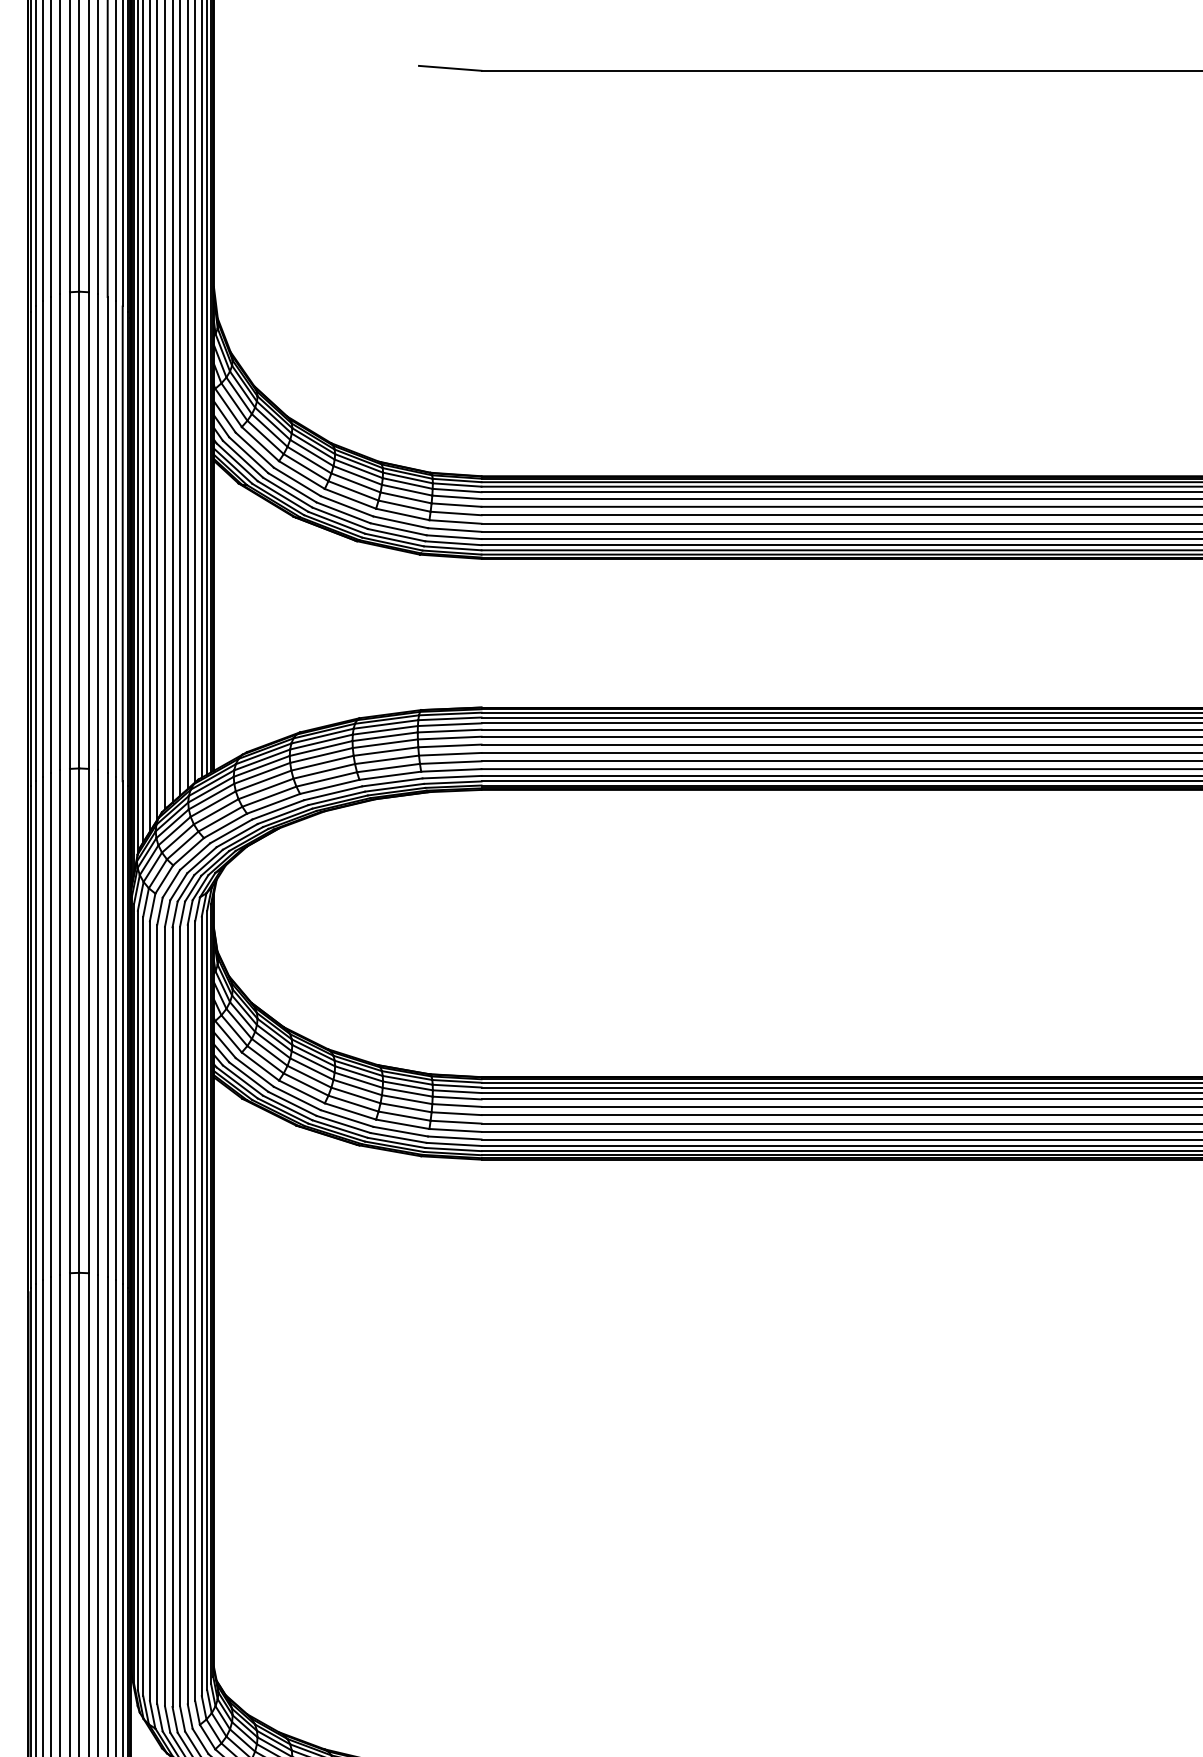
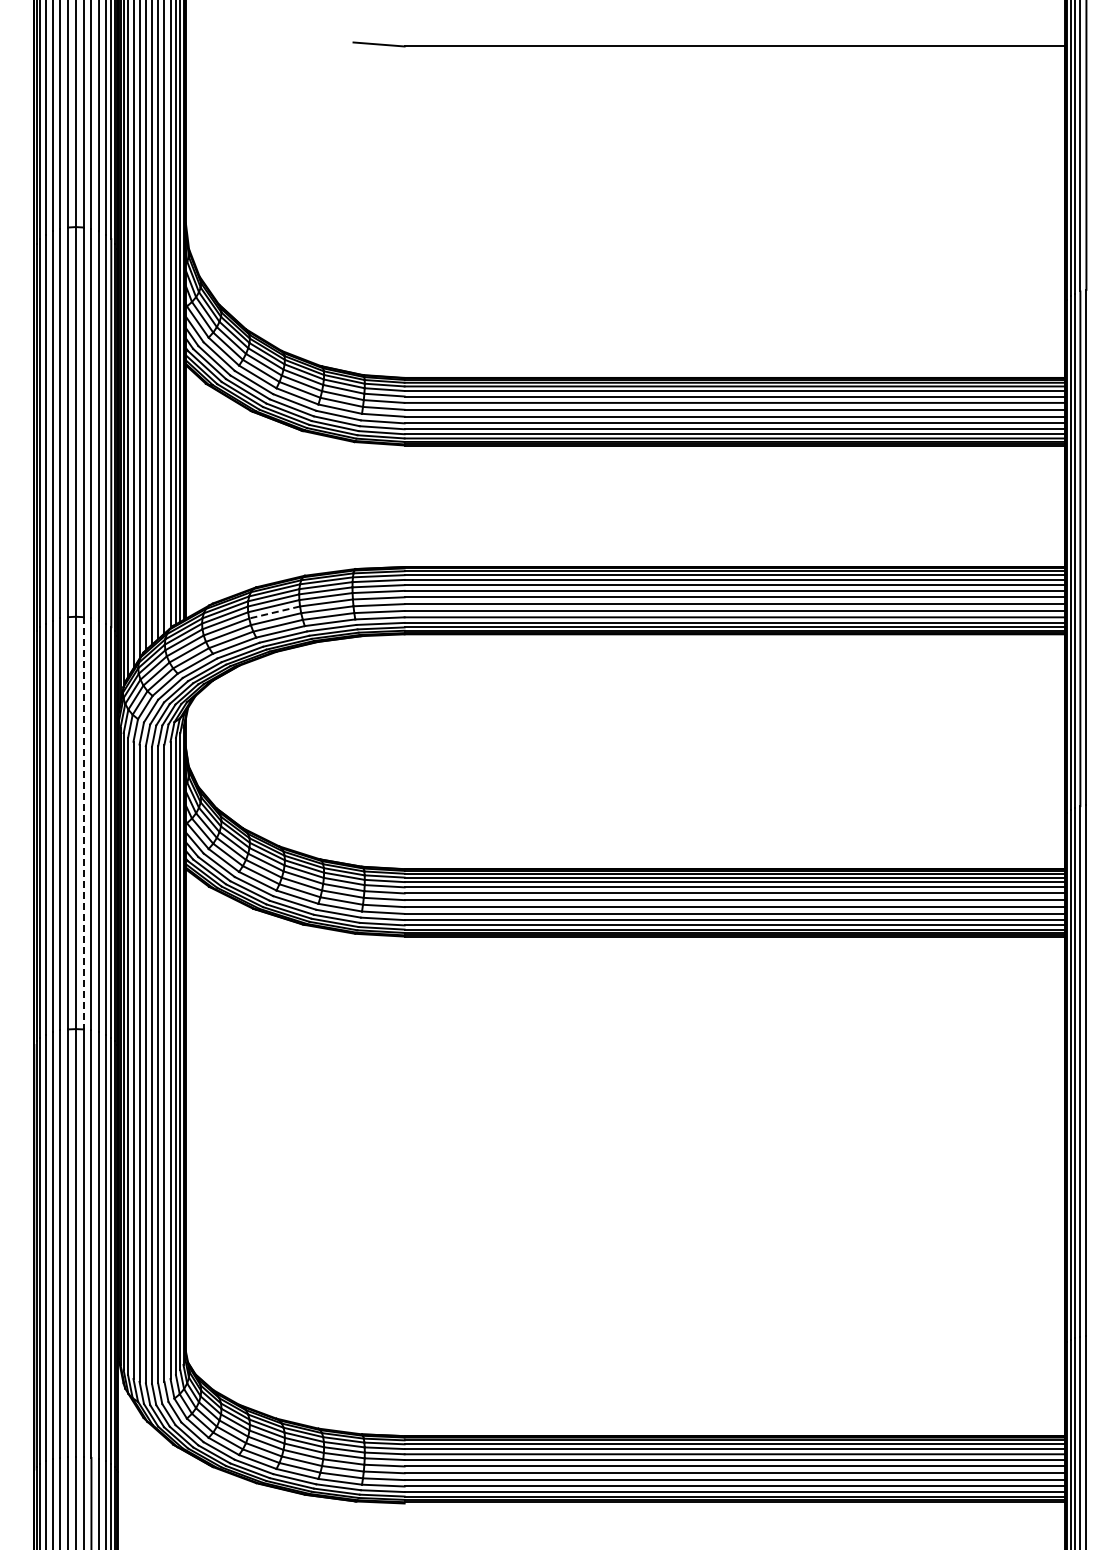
line: (322, 763) -> (274, 612), solid -> dashed
line: (88, 1021) -> (83, 823), solid -> dashed

